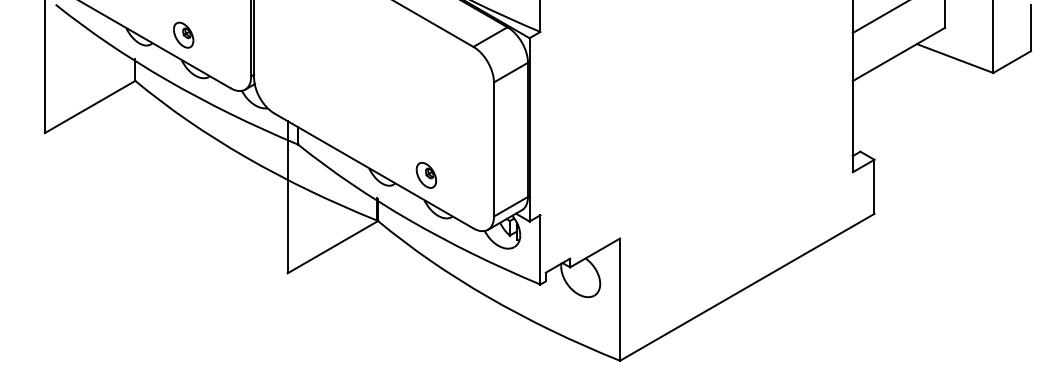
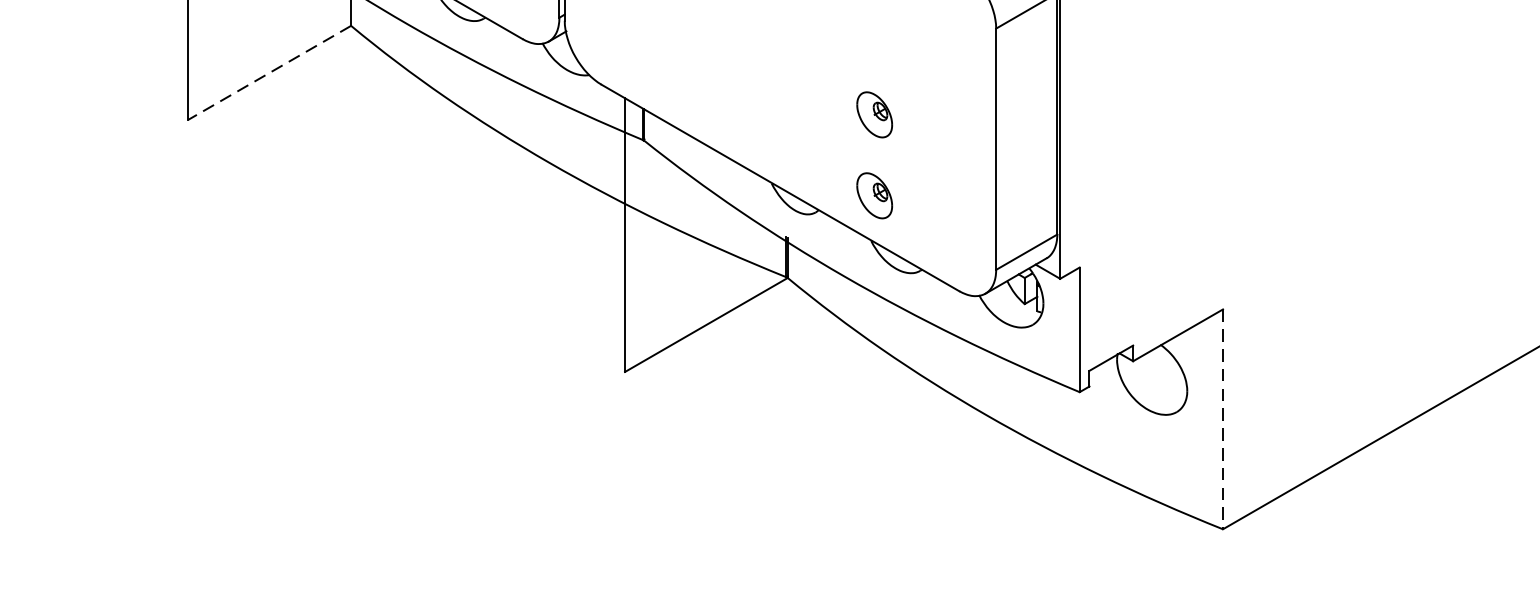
line: (89, 107) -> (268, 73), solid -> dashed
part: (425, 130) -> (872, 115), added
line: (620, 300) -> (1223, 420), solid -> dashed

